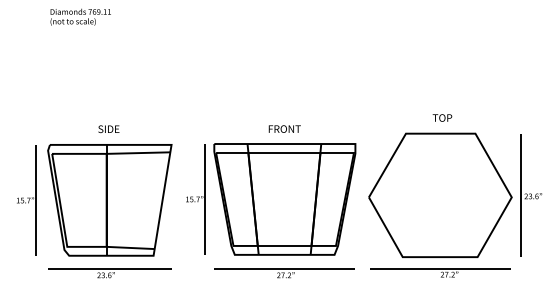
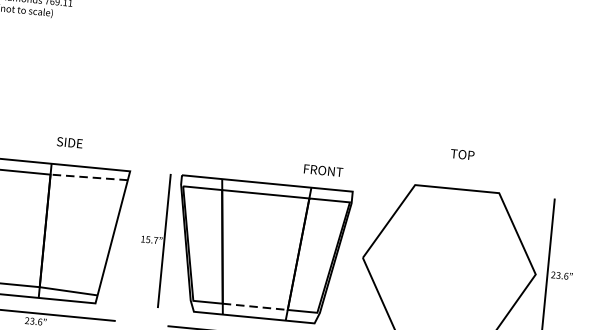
text: (442, 117) -> (462, 154), moved
text: (284, 128) -> (323, 169), moved
text: (108, 129) -> (69, 143), moved
line: (138, 153) -> (89, 177), solid -> dashed
line: (284, 245) -> (255, 306), solid -> dashed

